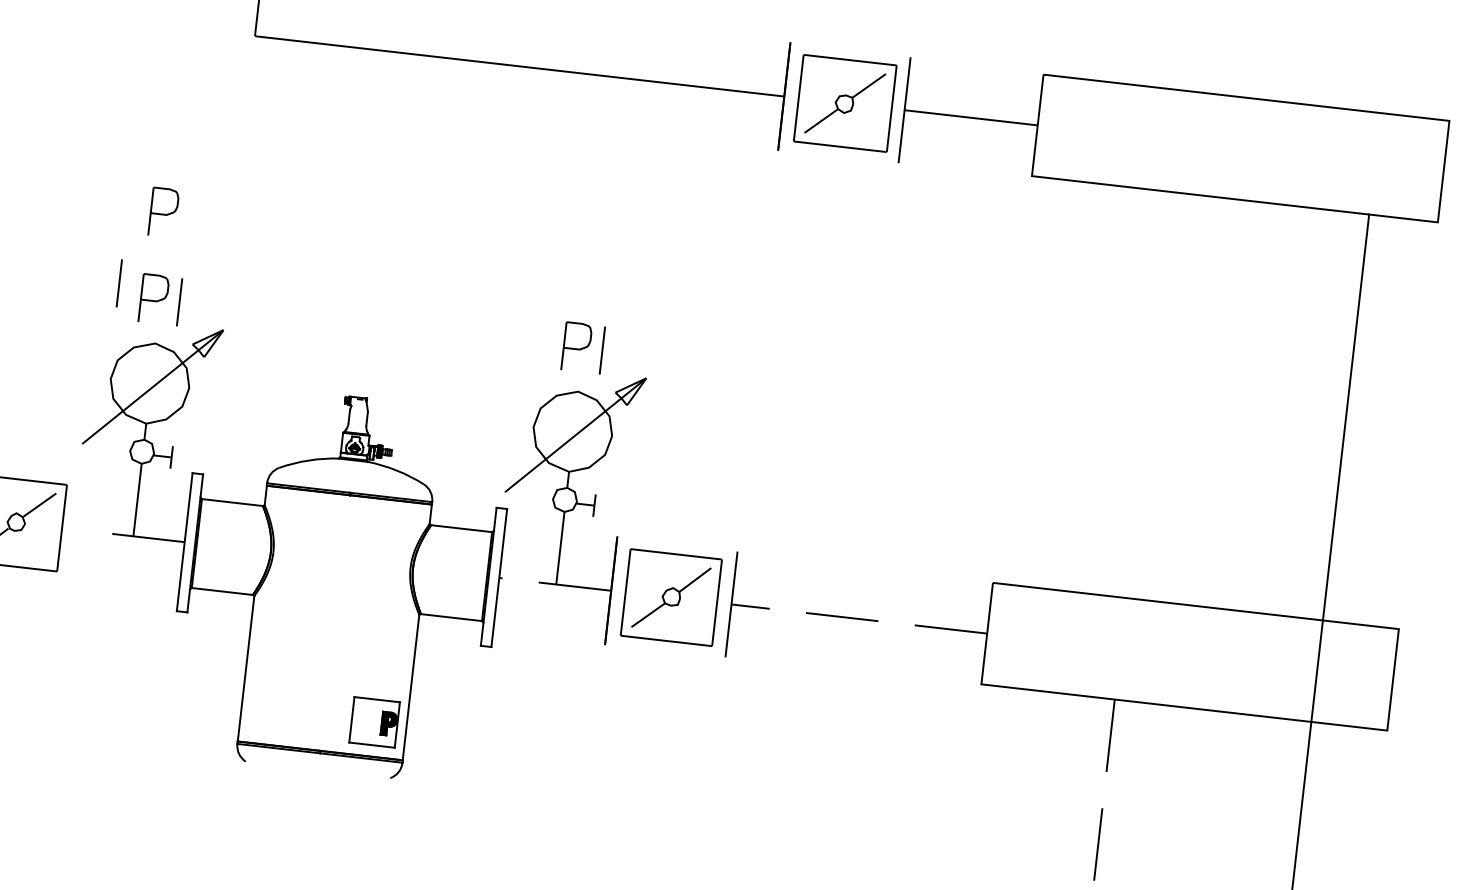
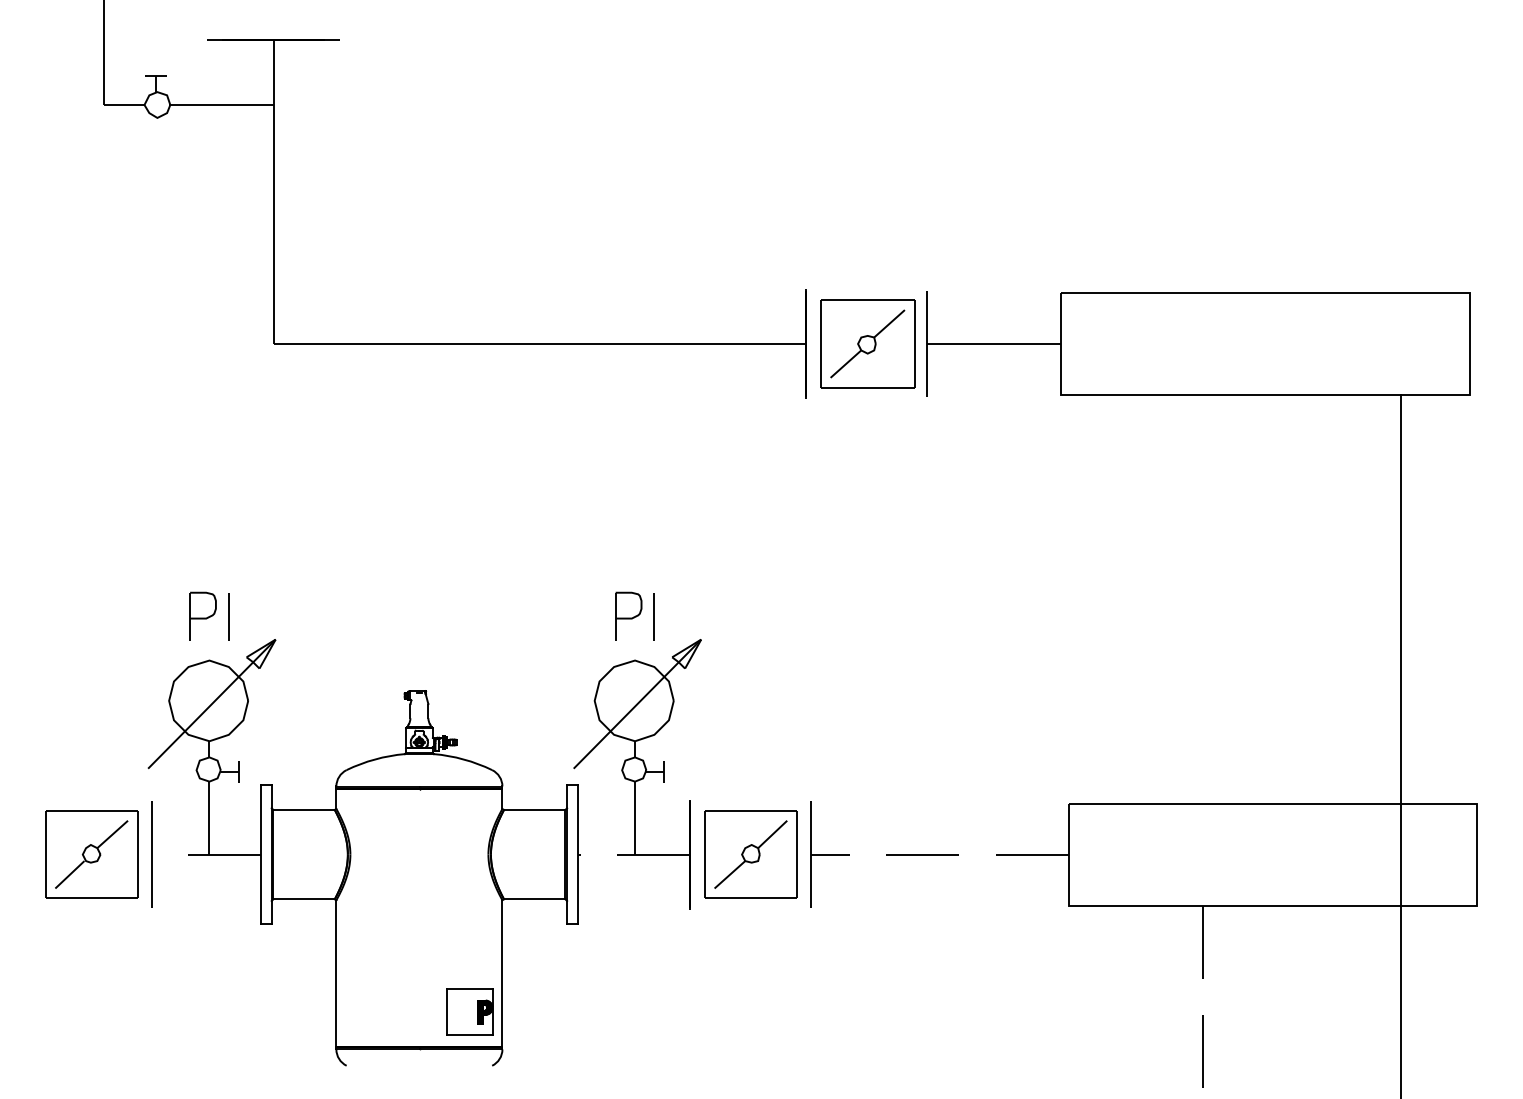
part: (163, 211) -> (202, 528), removed
line: (119, 282) -> (166, 604), removed
line: (75, 529) -> (151, 854), added

